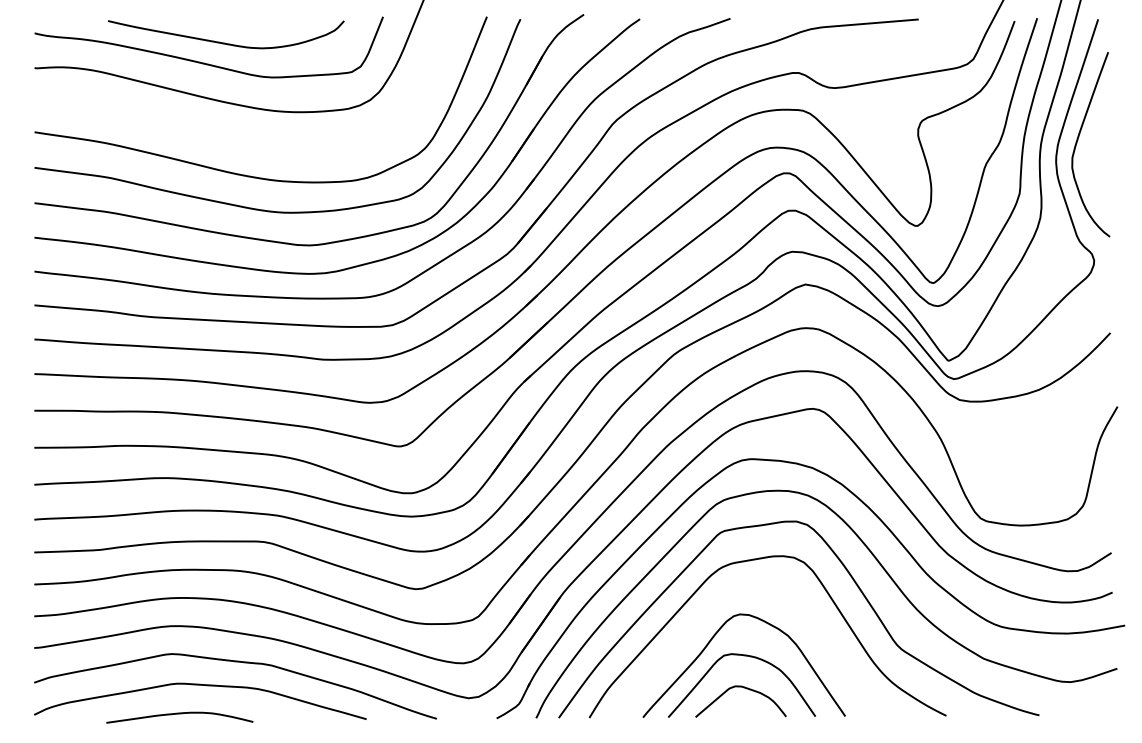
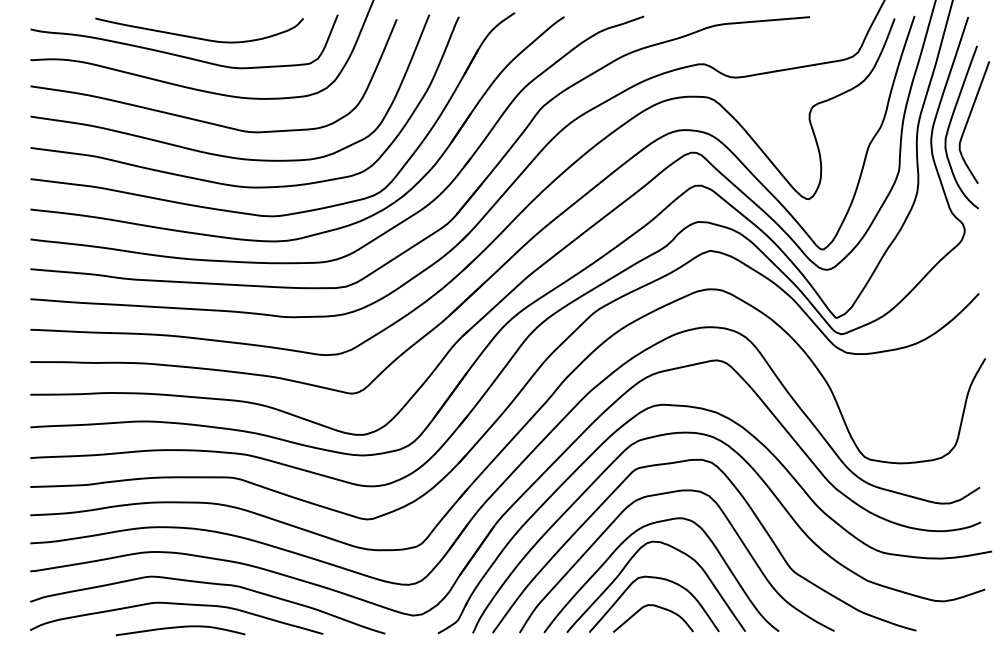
curve: (1099, 135) -> (969, 119), added
curve: (230, 136) -> (203, 120), added
curve: (710, 613) -> (626, 540), added
curve: (177, 715) -> (178, 628), moved

